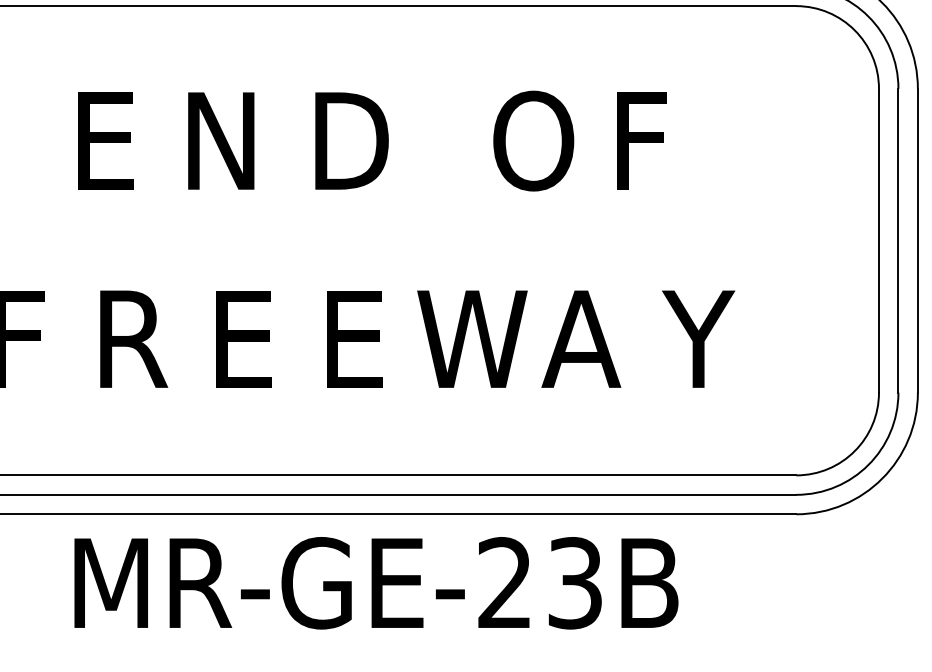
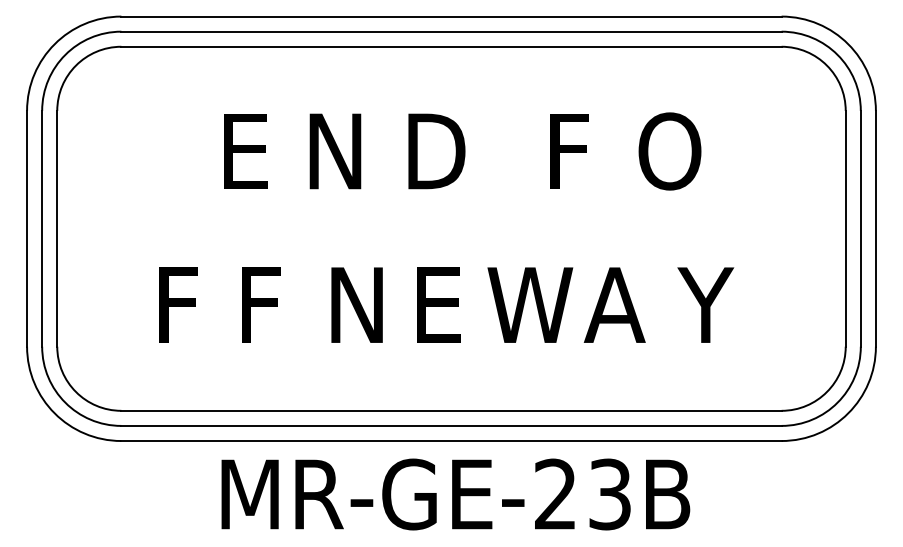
text: (533, 141) -> (577, 151), O -> F
text: (651, 141) -> (669, 151), F -> O
text: (133, 338) -> (267, 304), R -> F
text: (248, 338) -> (356, 304), E -> N

